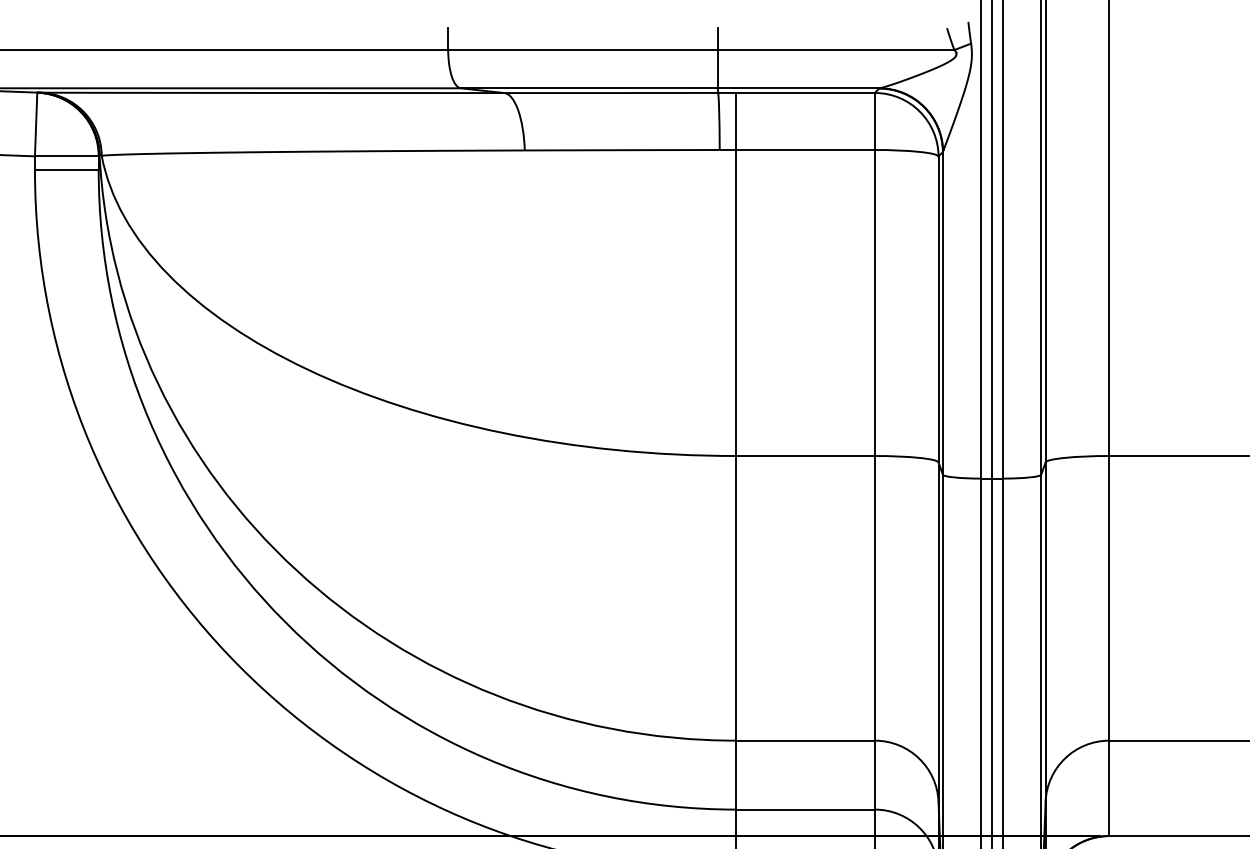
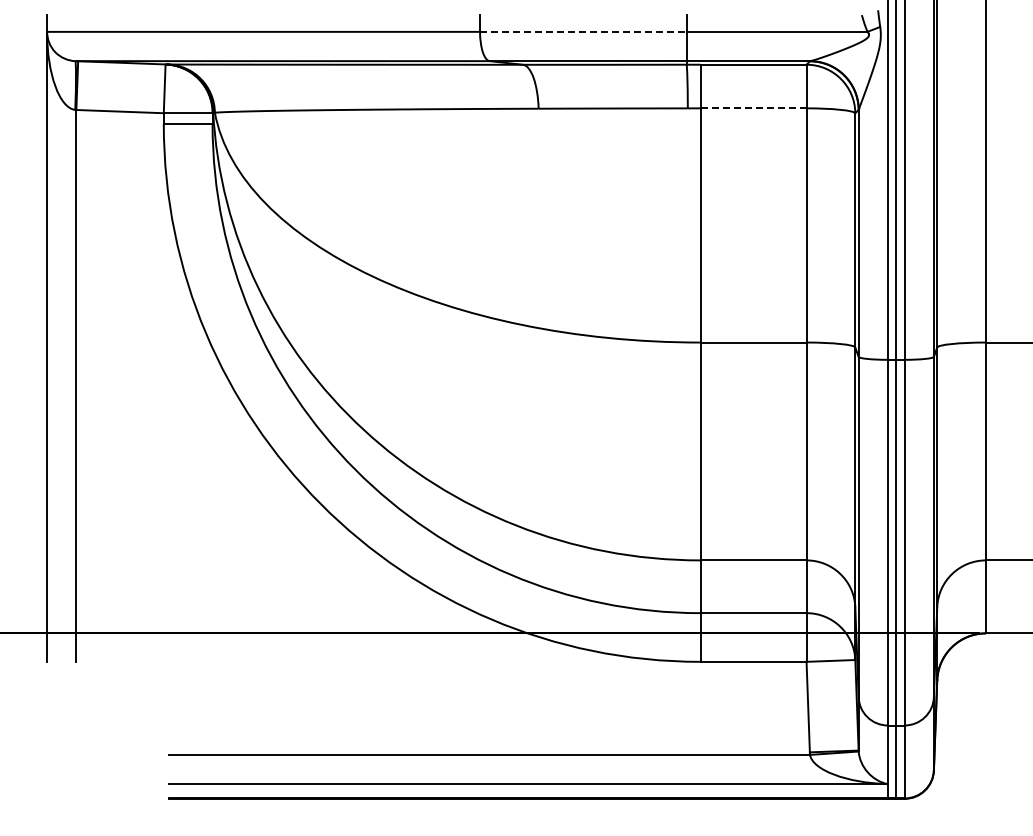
line: (583, 49) -> (583, 31), solid -> dashed
line: (805, 150) -> (753, 108), solid -> dashed

